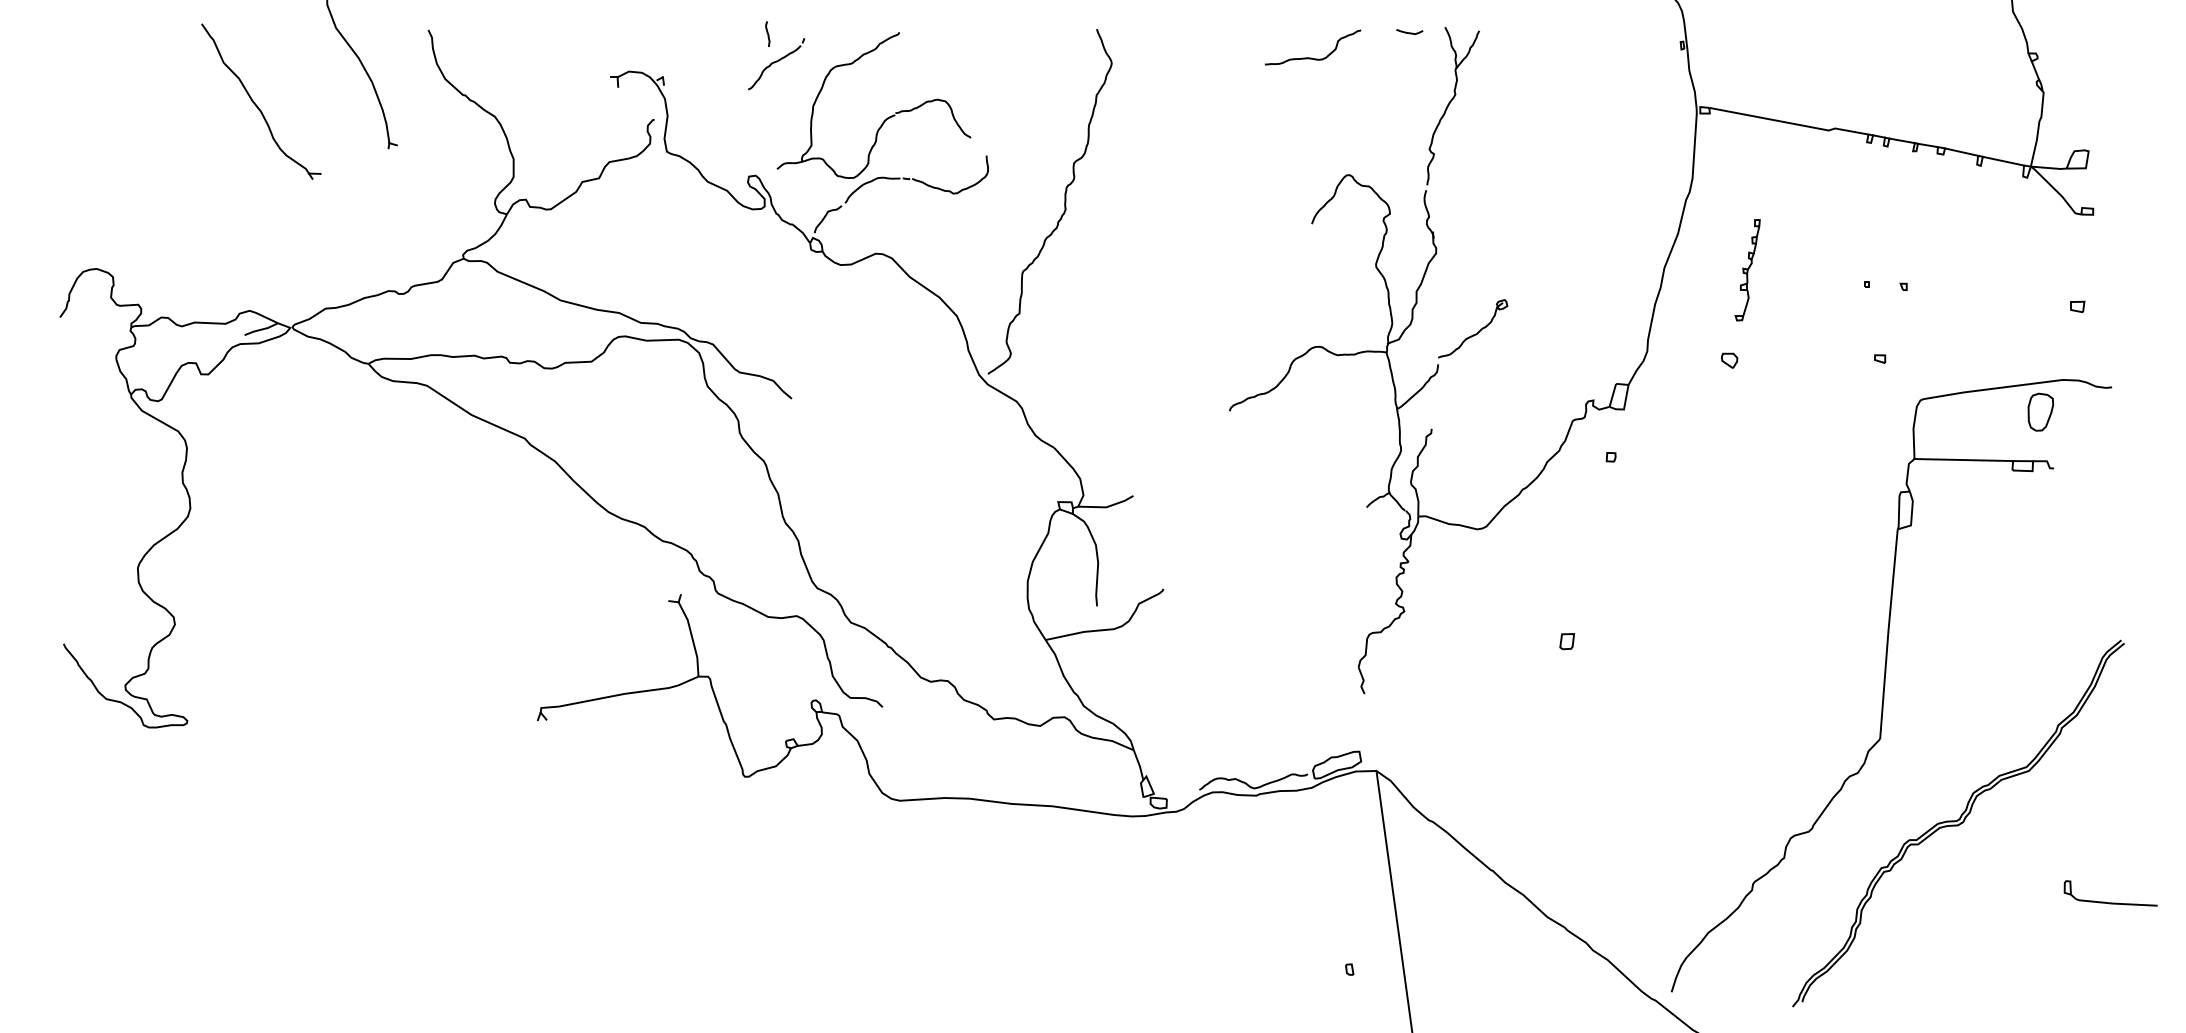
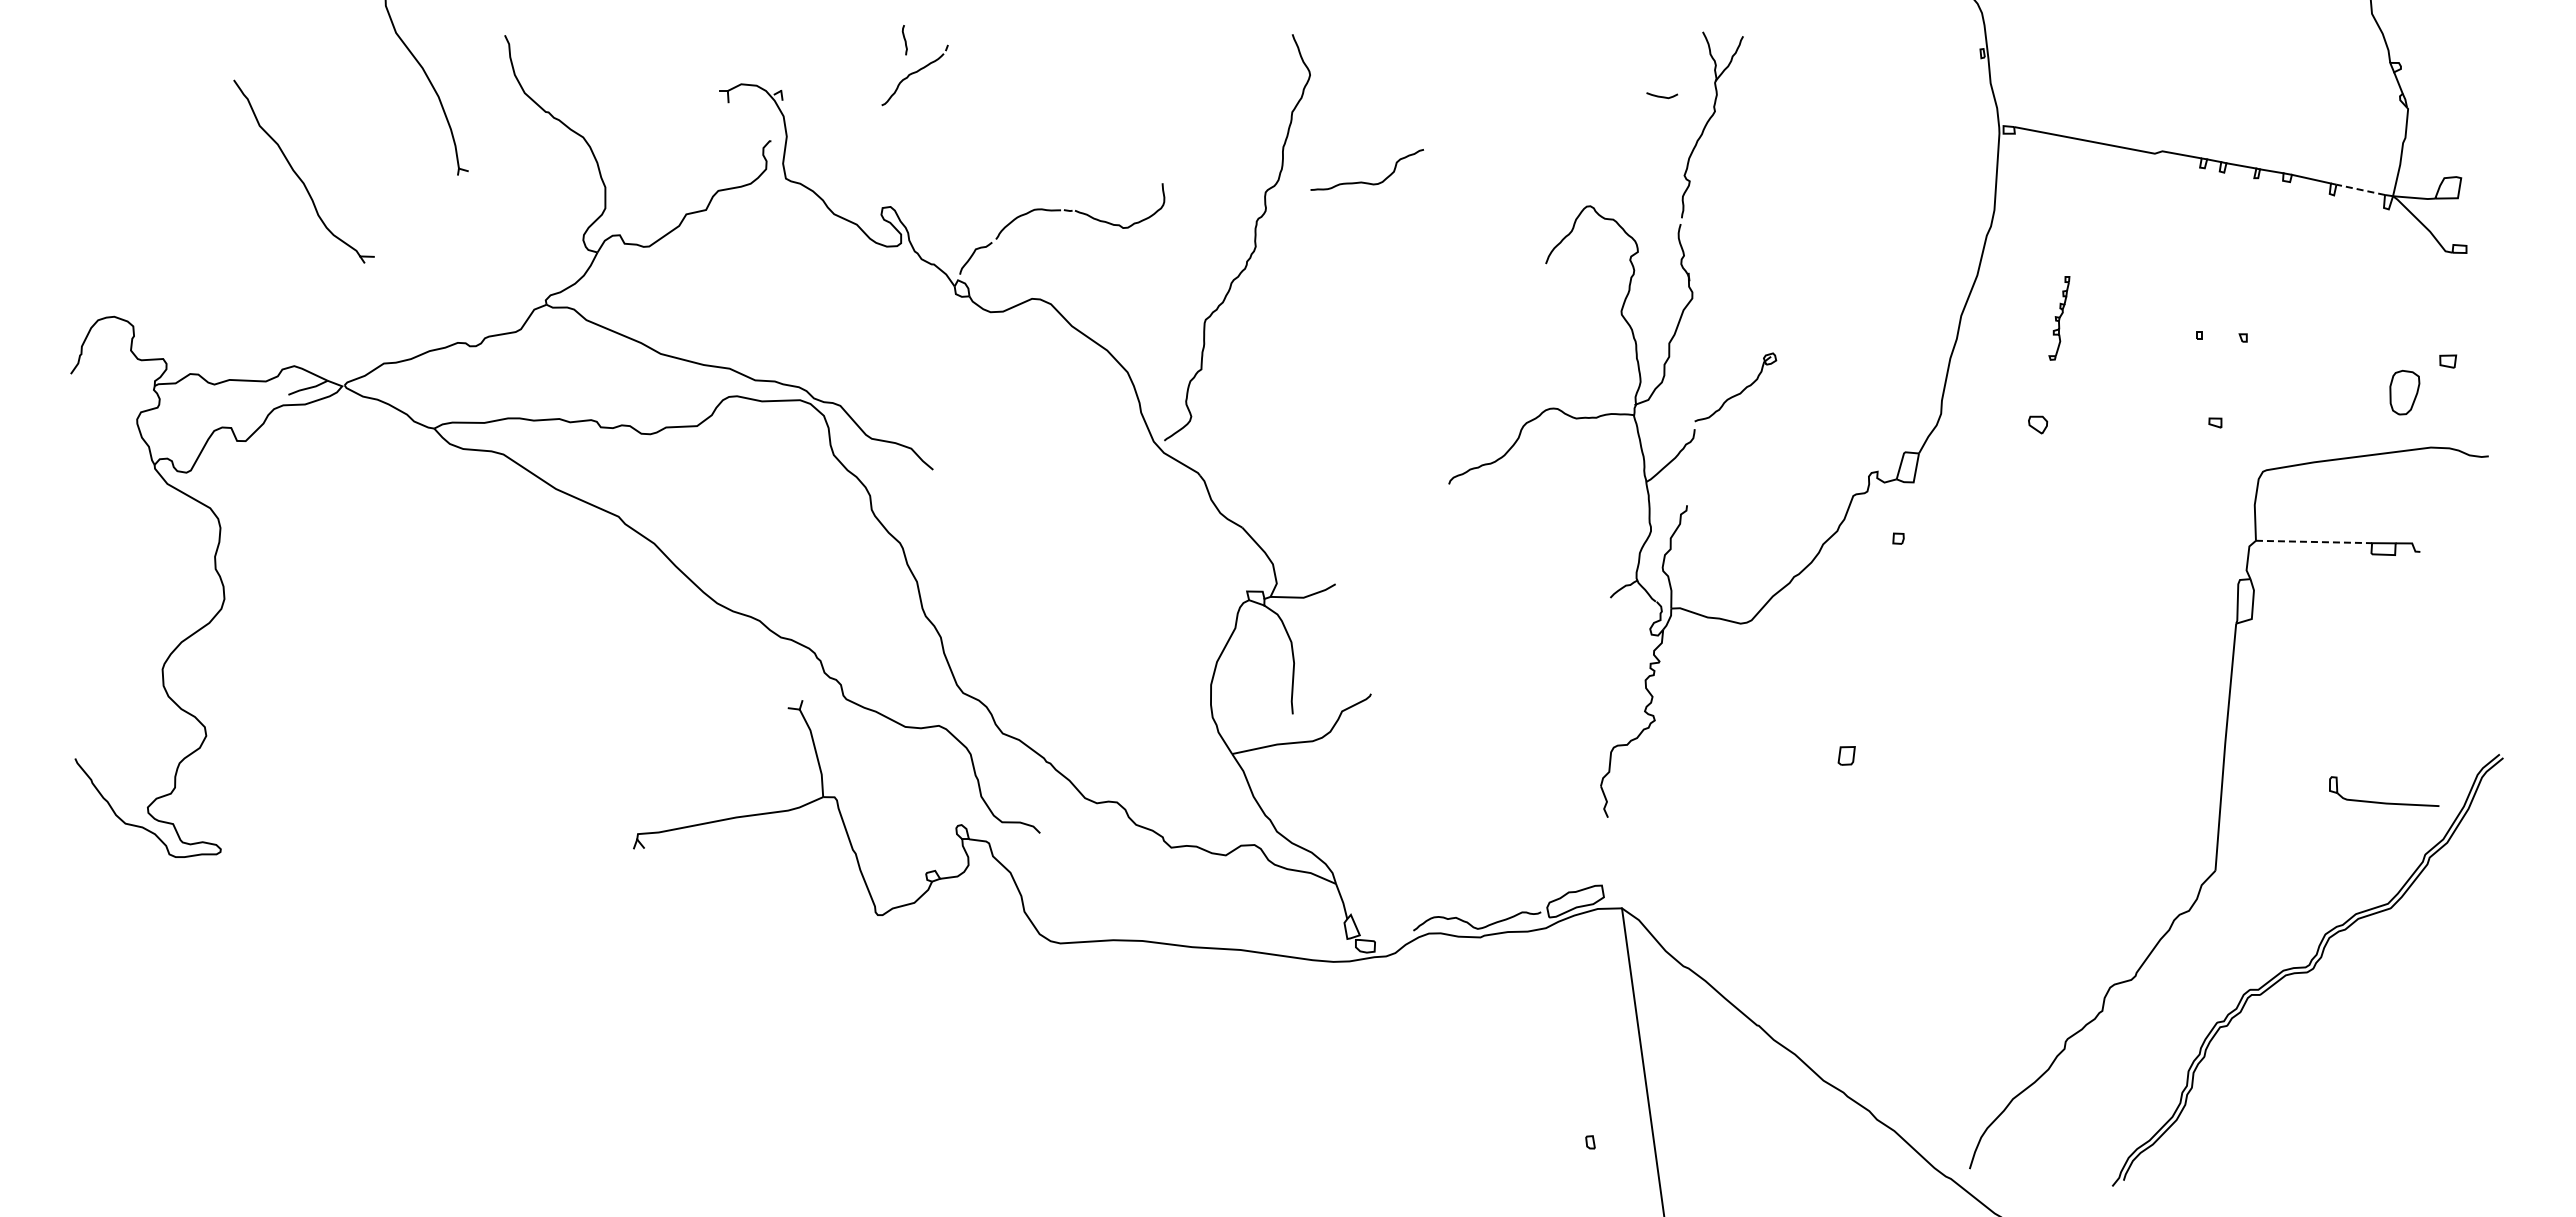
curve: (1409, 32) -> (1662, 96), moved
curve: (1309, 57) -> (1363, 181), moved
part: (256, 104) -> (298, 175), moved
part: (886, 118) -> (1044, 139), removed
line: (2003, 160) -> (2360, 189), solid -> dashed
part: (1747, 270) -> (2059, 318), size x0.7
part: (2040, 412) -> (2404, 392), moved
line: (1964, 459) -> (2314, 541), solid -> dashed
part: (2111, 902) -> (2384, 802), moved

